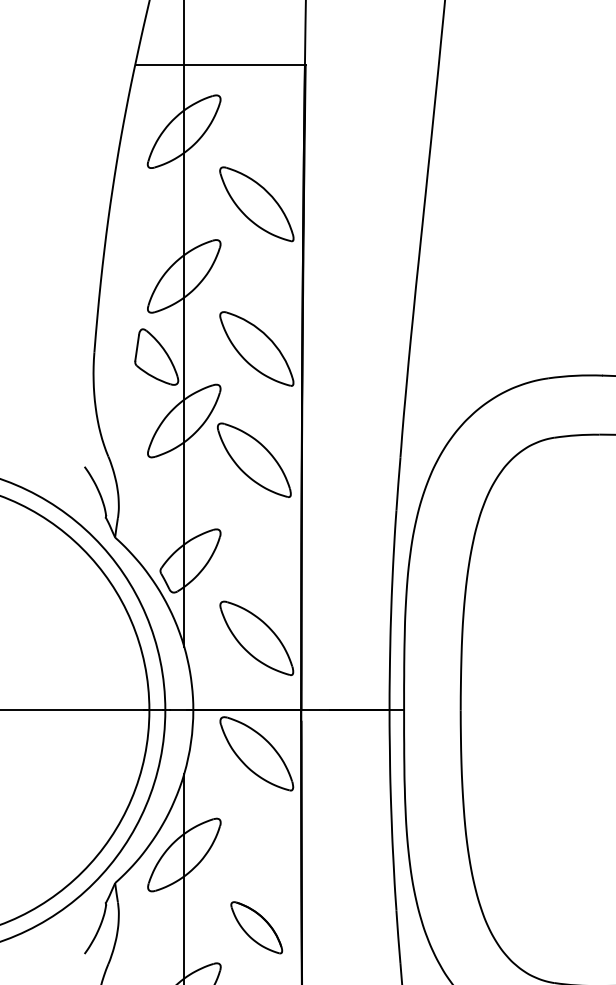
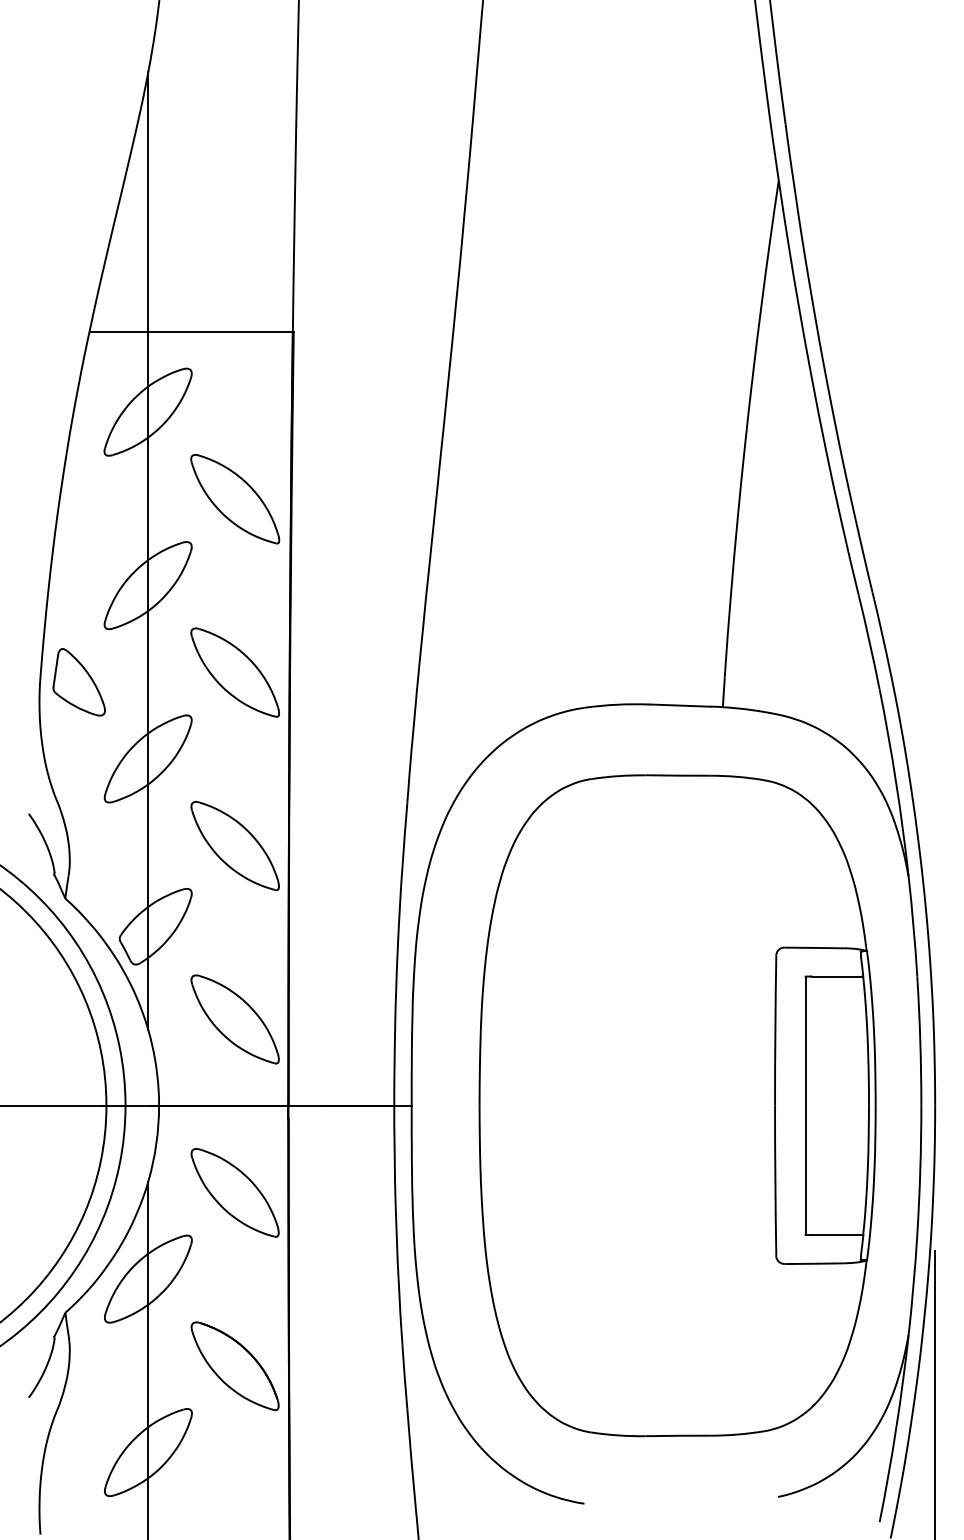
part: (156, 357) -> (78, 682), moved
part: (253, 460) -> (234, 846), moved
part: (256, 753) -> (234, 1192), moved
part: (256, 927) -> (234, 1366), size x1.43

